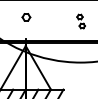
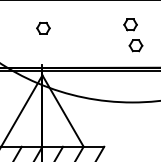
part: (80, 21) -> (132, 35), size x1.43

